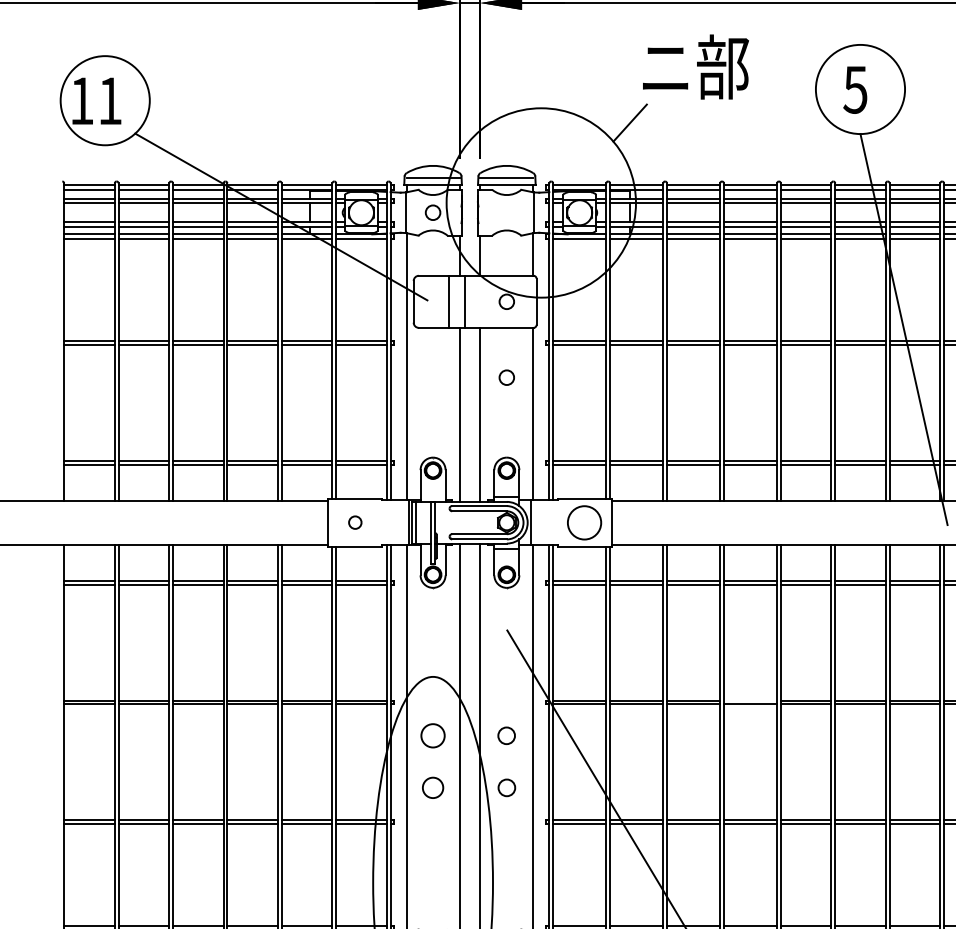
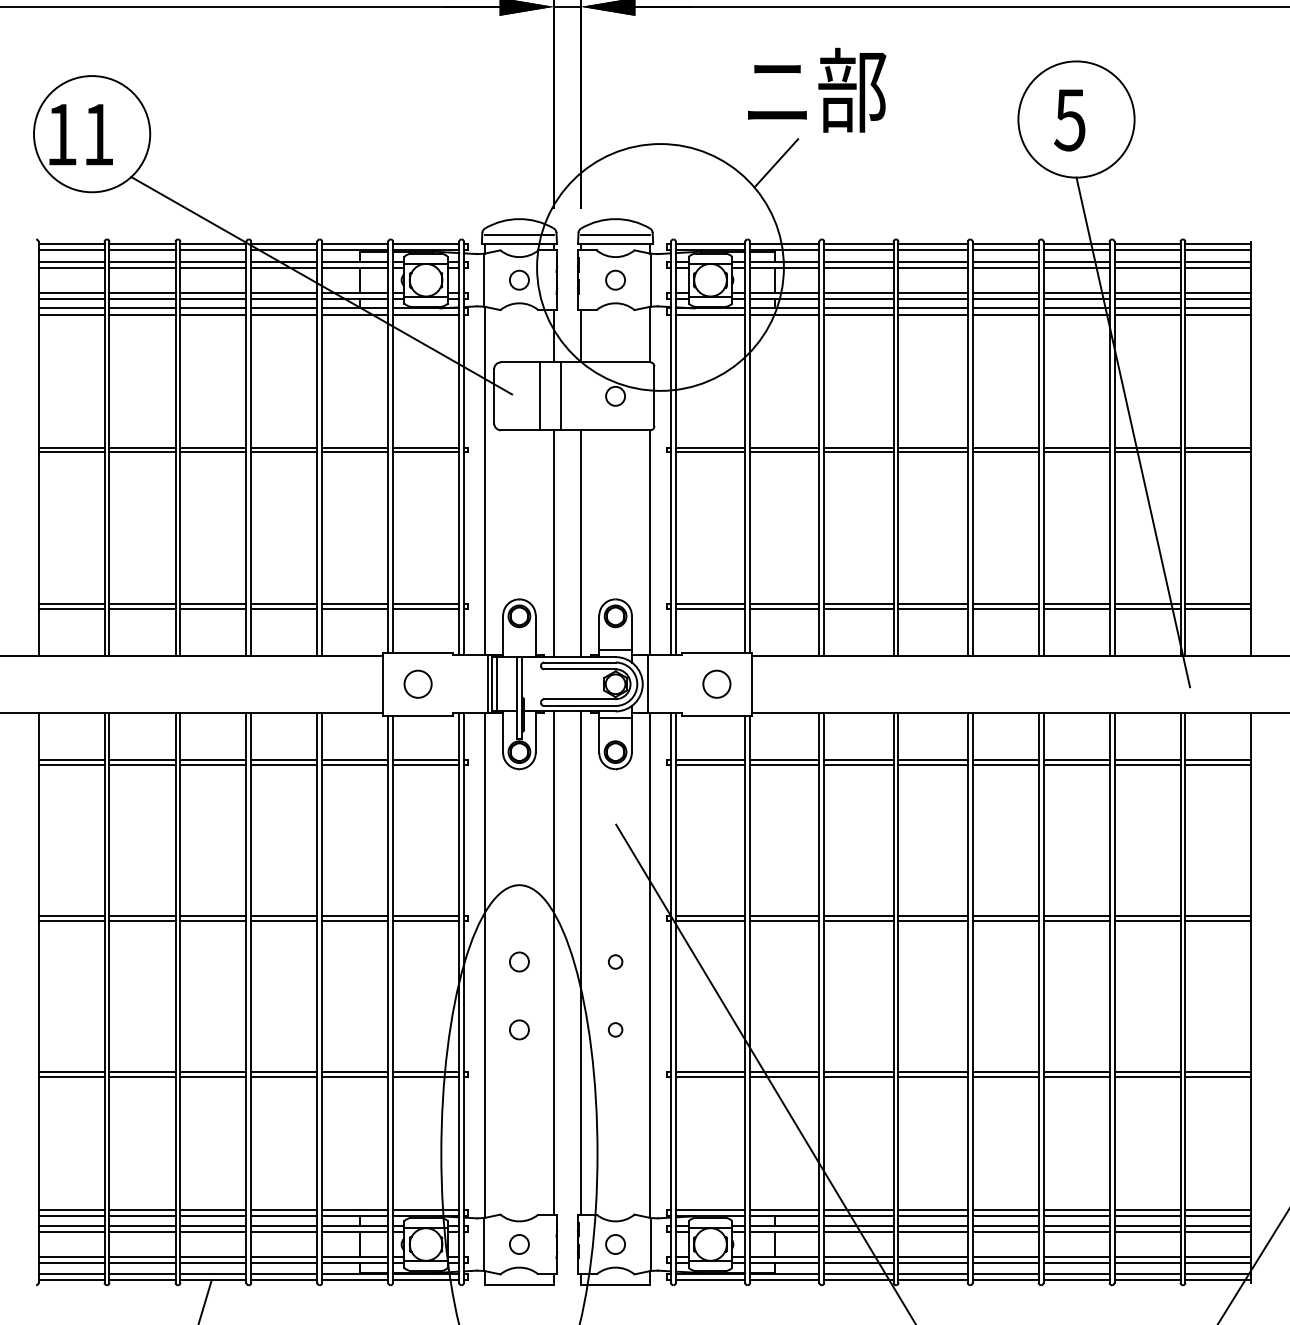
text: (696, 66) -> (817, 89), moved
circle: (506, 377) -> (615, 279), moved
circle: (354, 522) -> (417, 683), size x1.67
circle: (584, 522) -> (716, 683), size x0.62
line: (749, 700) -> (932, 916), added
circle: (433, 735) -> (519, 961), size x0.62
circle: (506, 735) -> (615, 961), size x0.62
circle: (433, 787) -> (519, 1029), size x0.71
circle: (506, 787) -> (615, 1029), size x0.62

